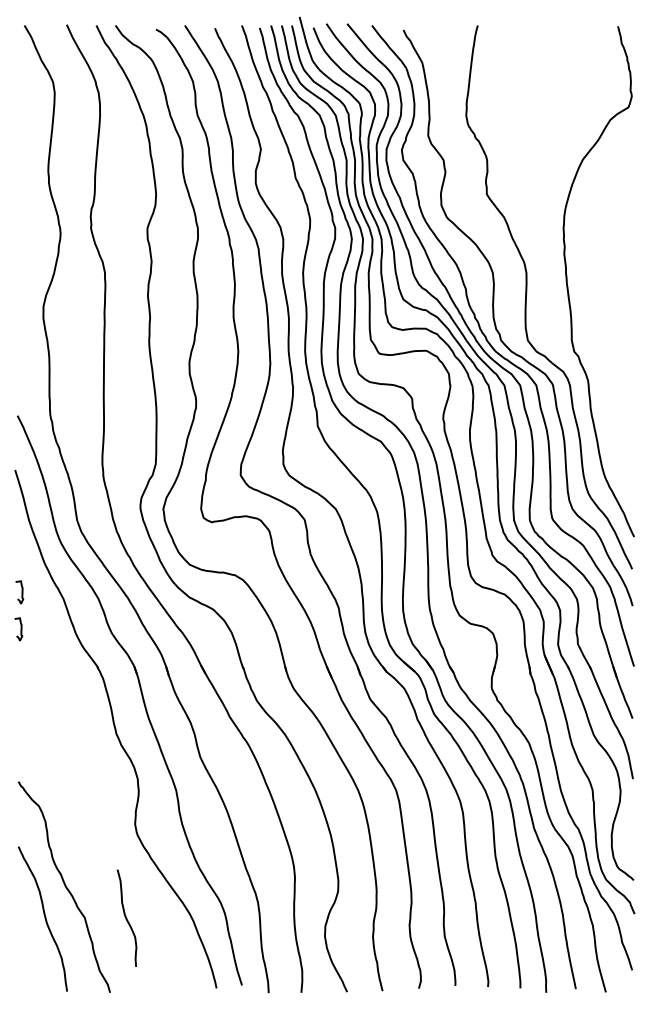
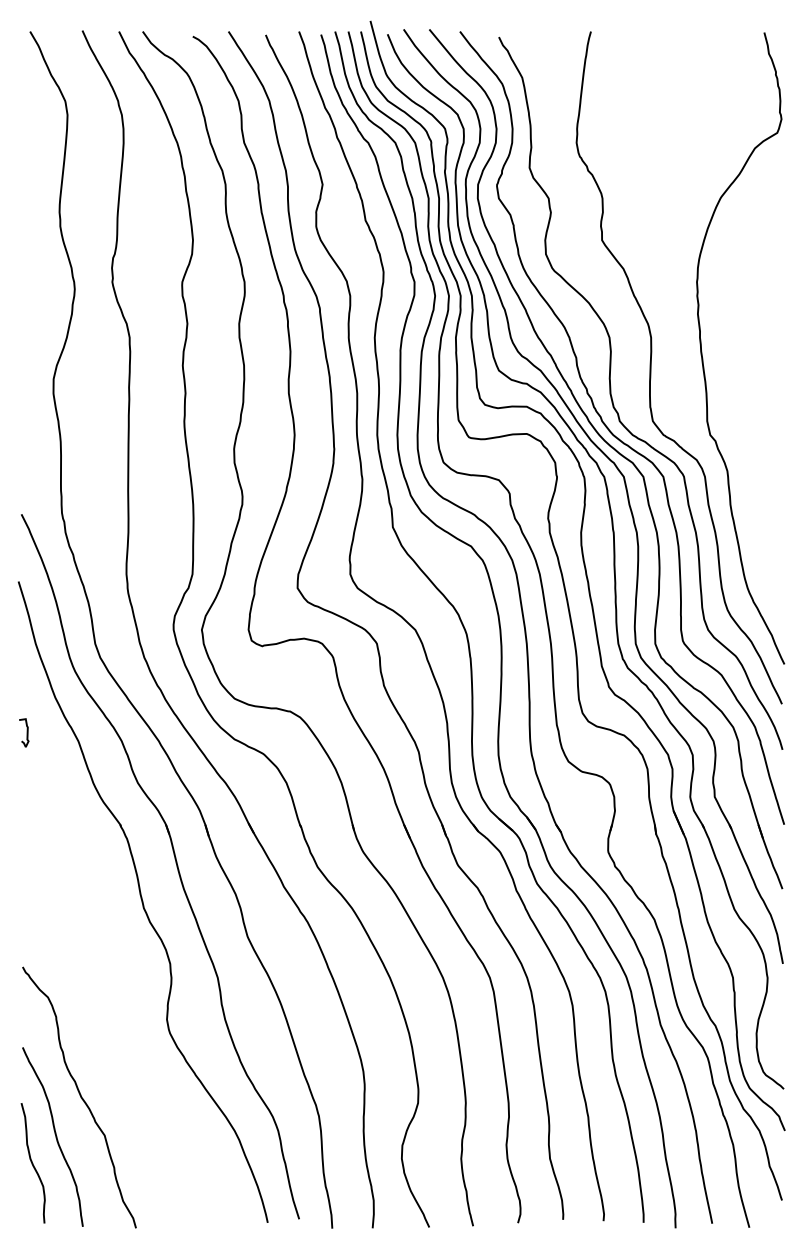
curve: (20, 629) -> (25, 778), removed
curve: (126, 917) -> (32, 1162), moved

